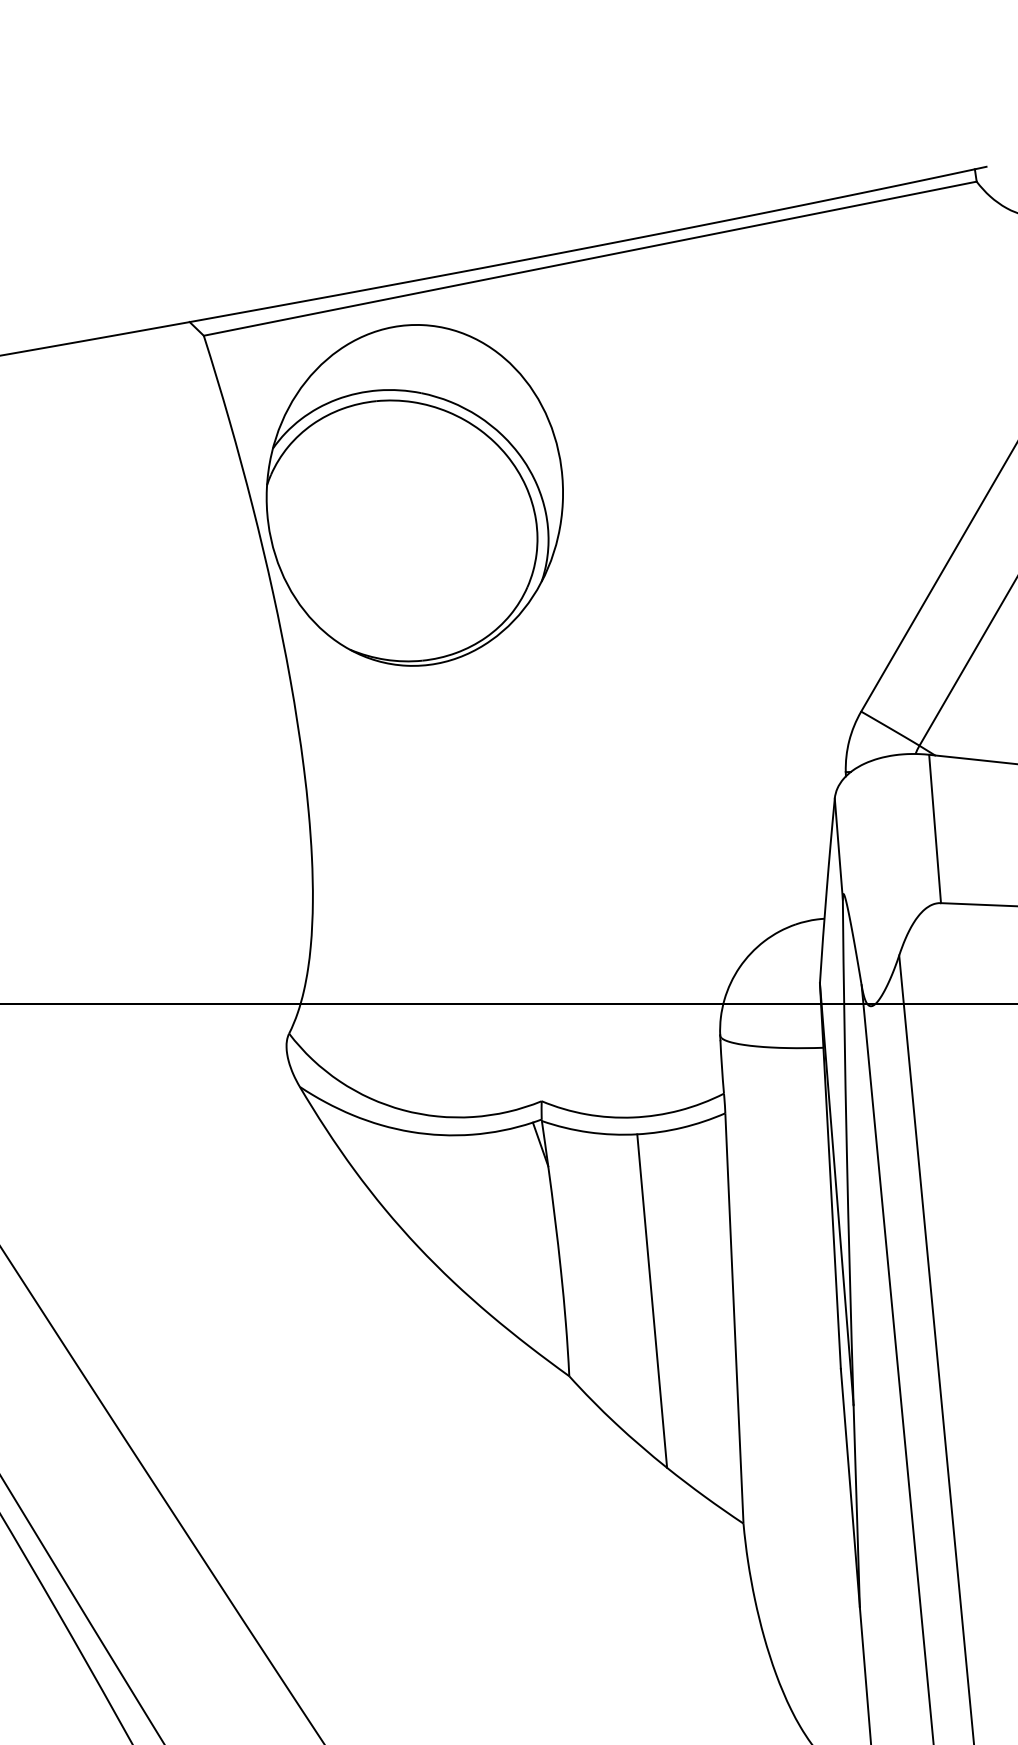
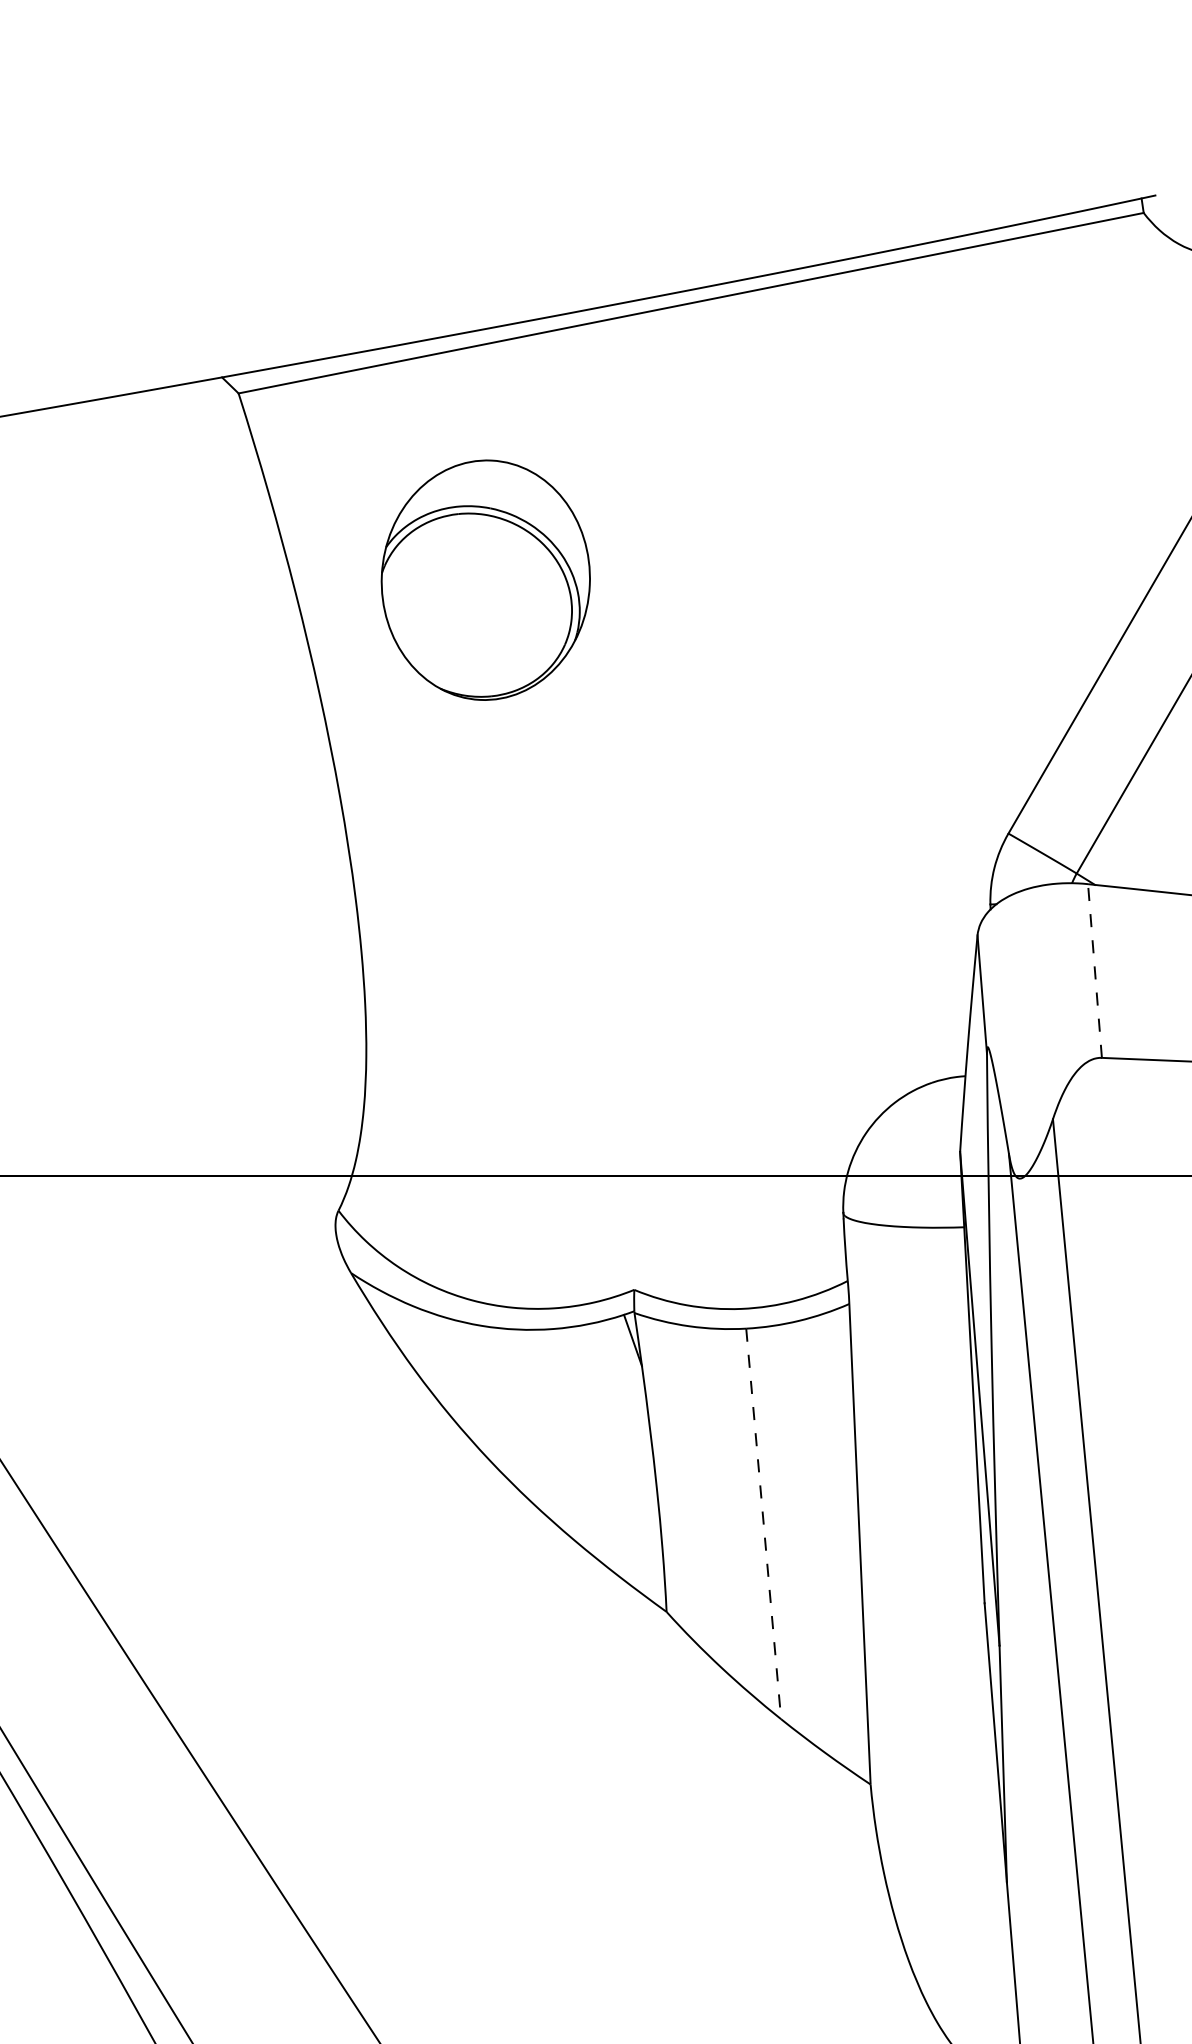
part: (414, 494) -> (485, 579), size x0.6
line: (934, 828) -> (1094, 970), solid -> dashed
line: (652, 1301) -> (763, 1524), solid -> dashed

